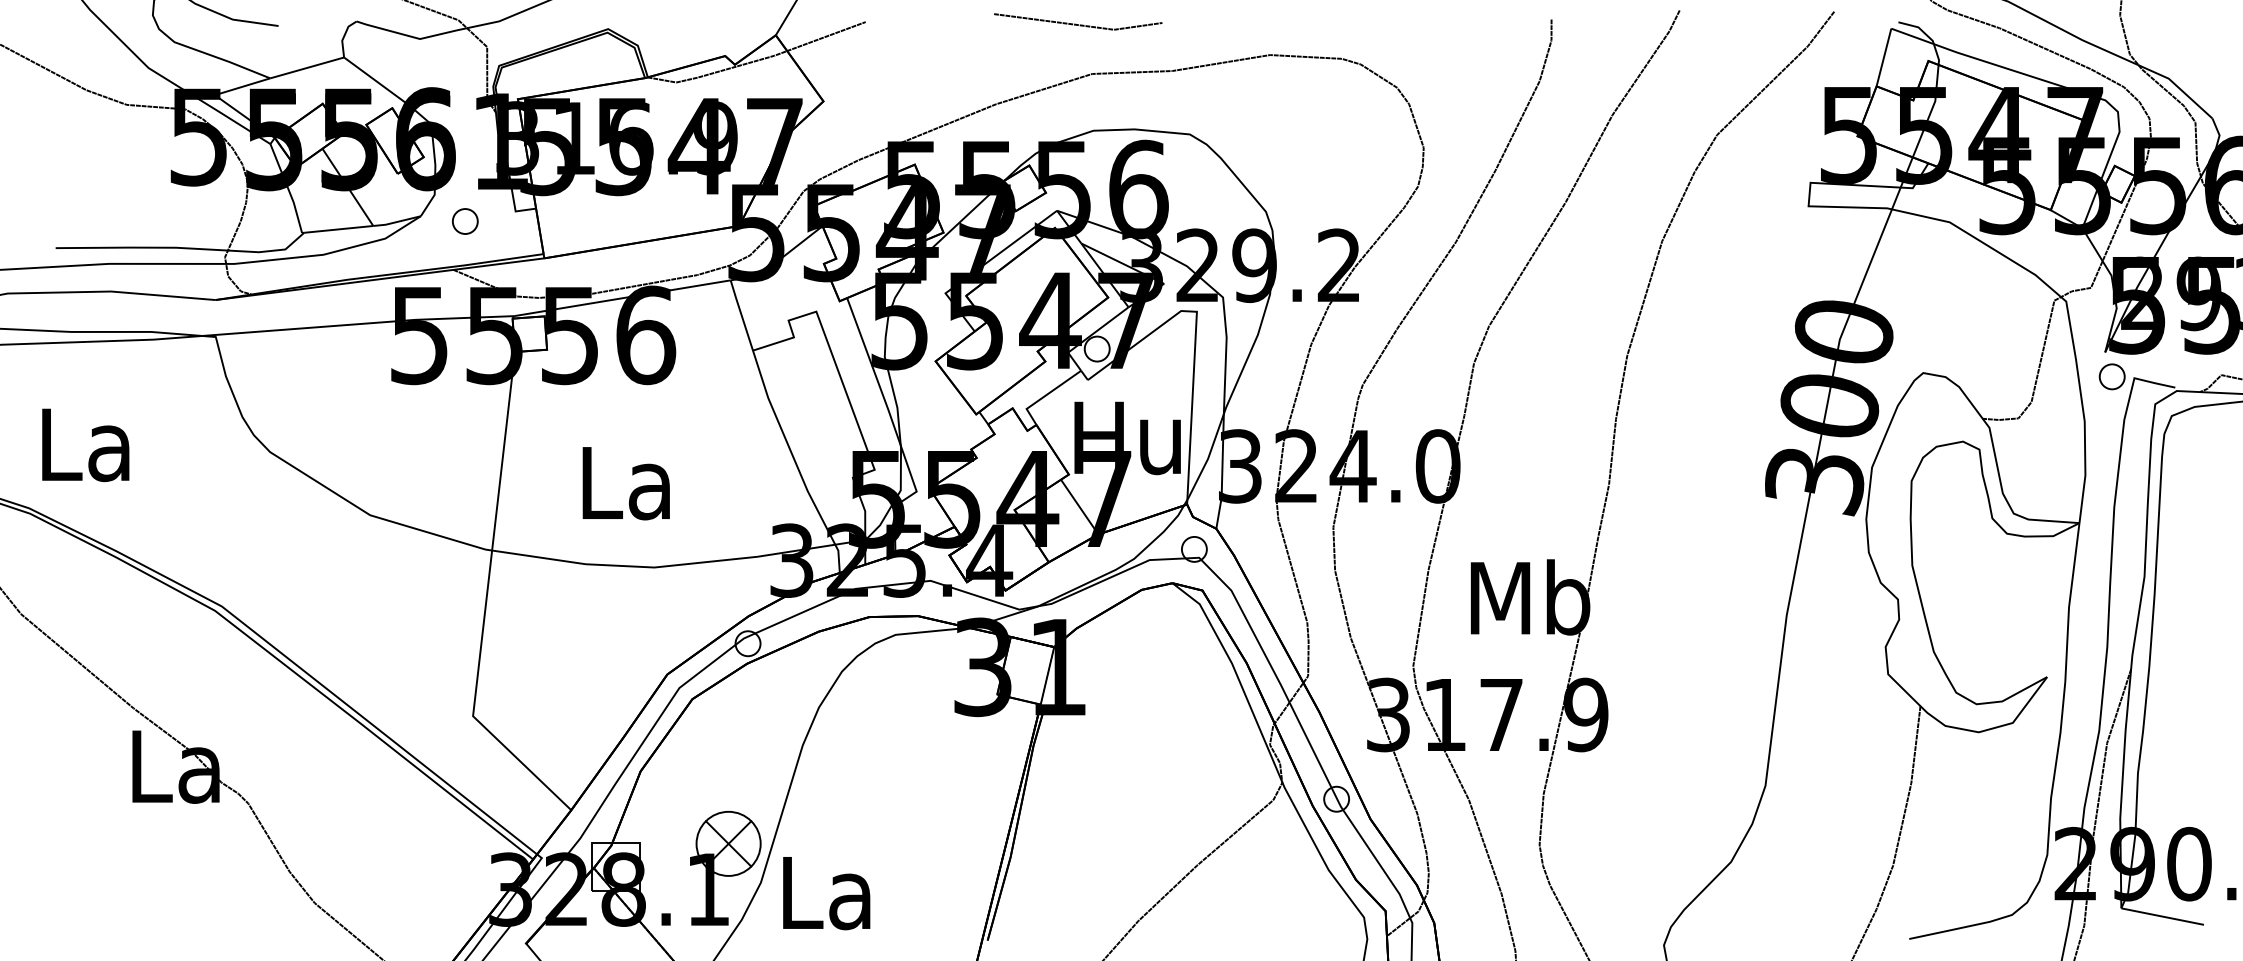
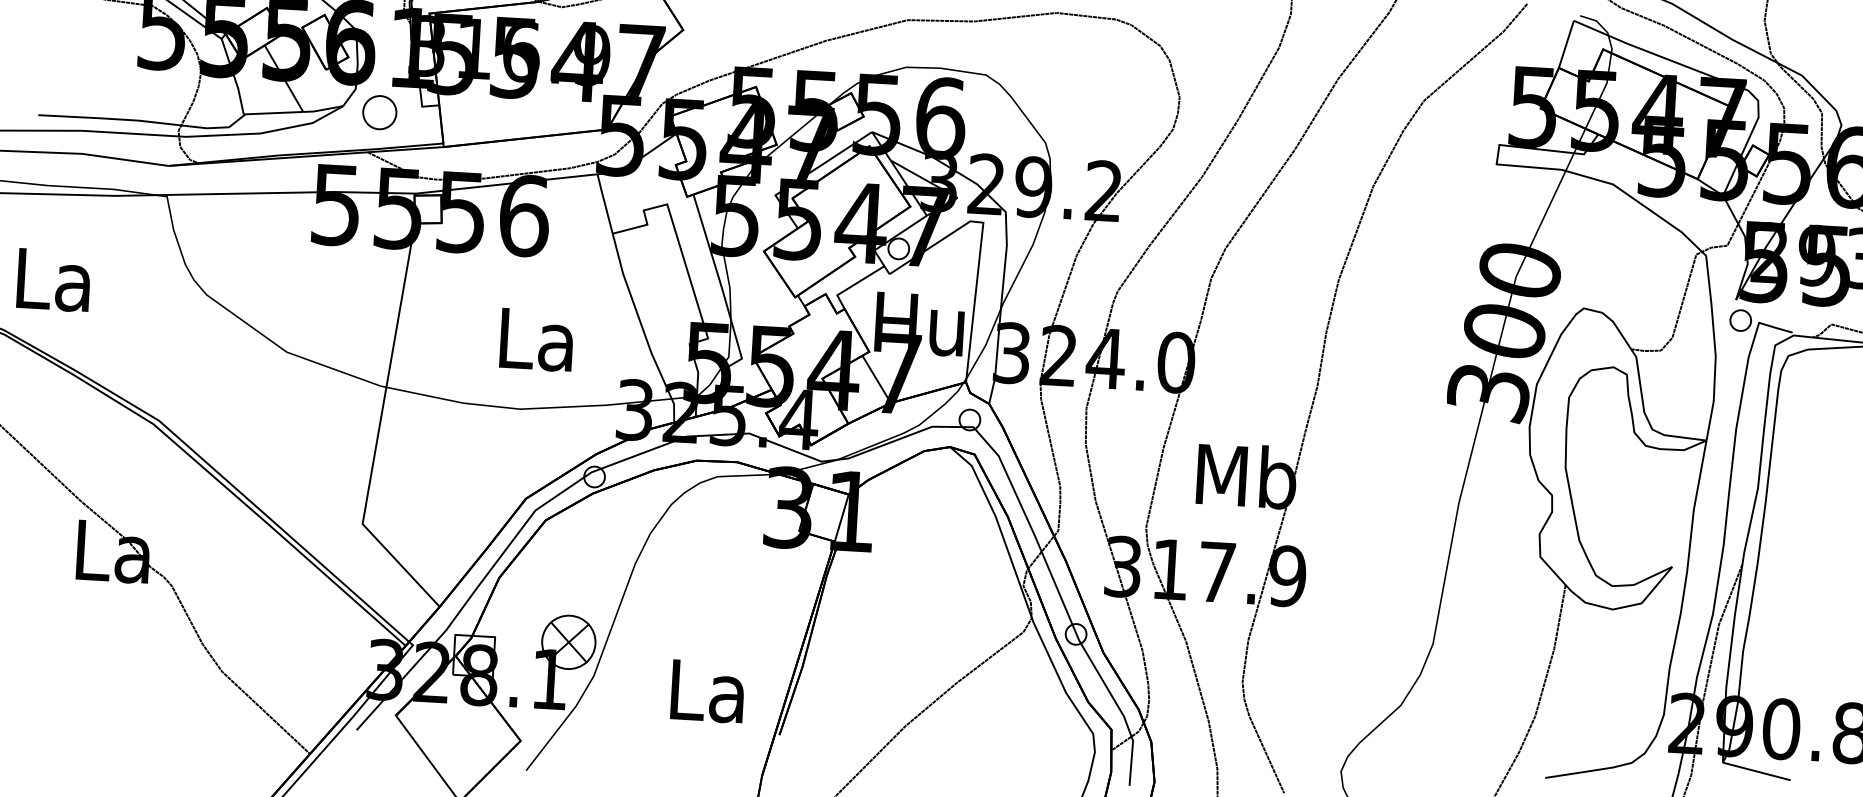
part: (465, 221) -> (380, 112), size x1.6
text: (625, 483) -> (536, 340), moved
text: (826, 893) -> (707, 691), moved

